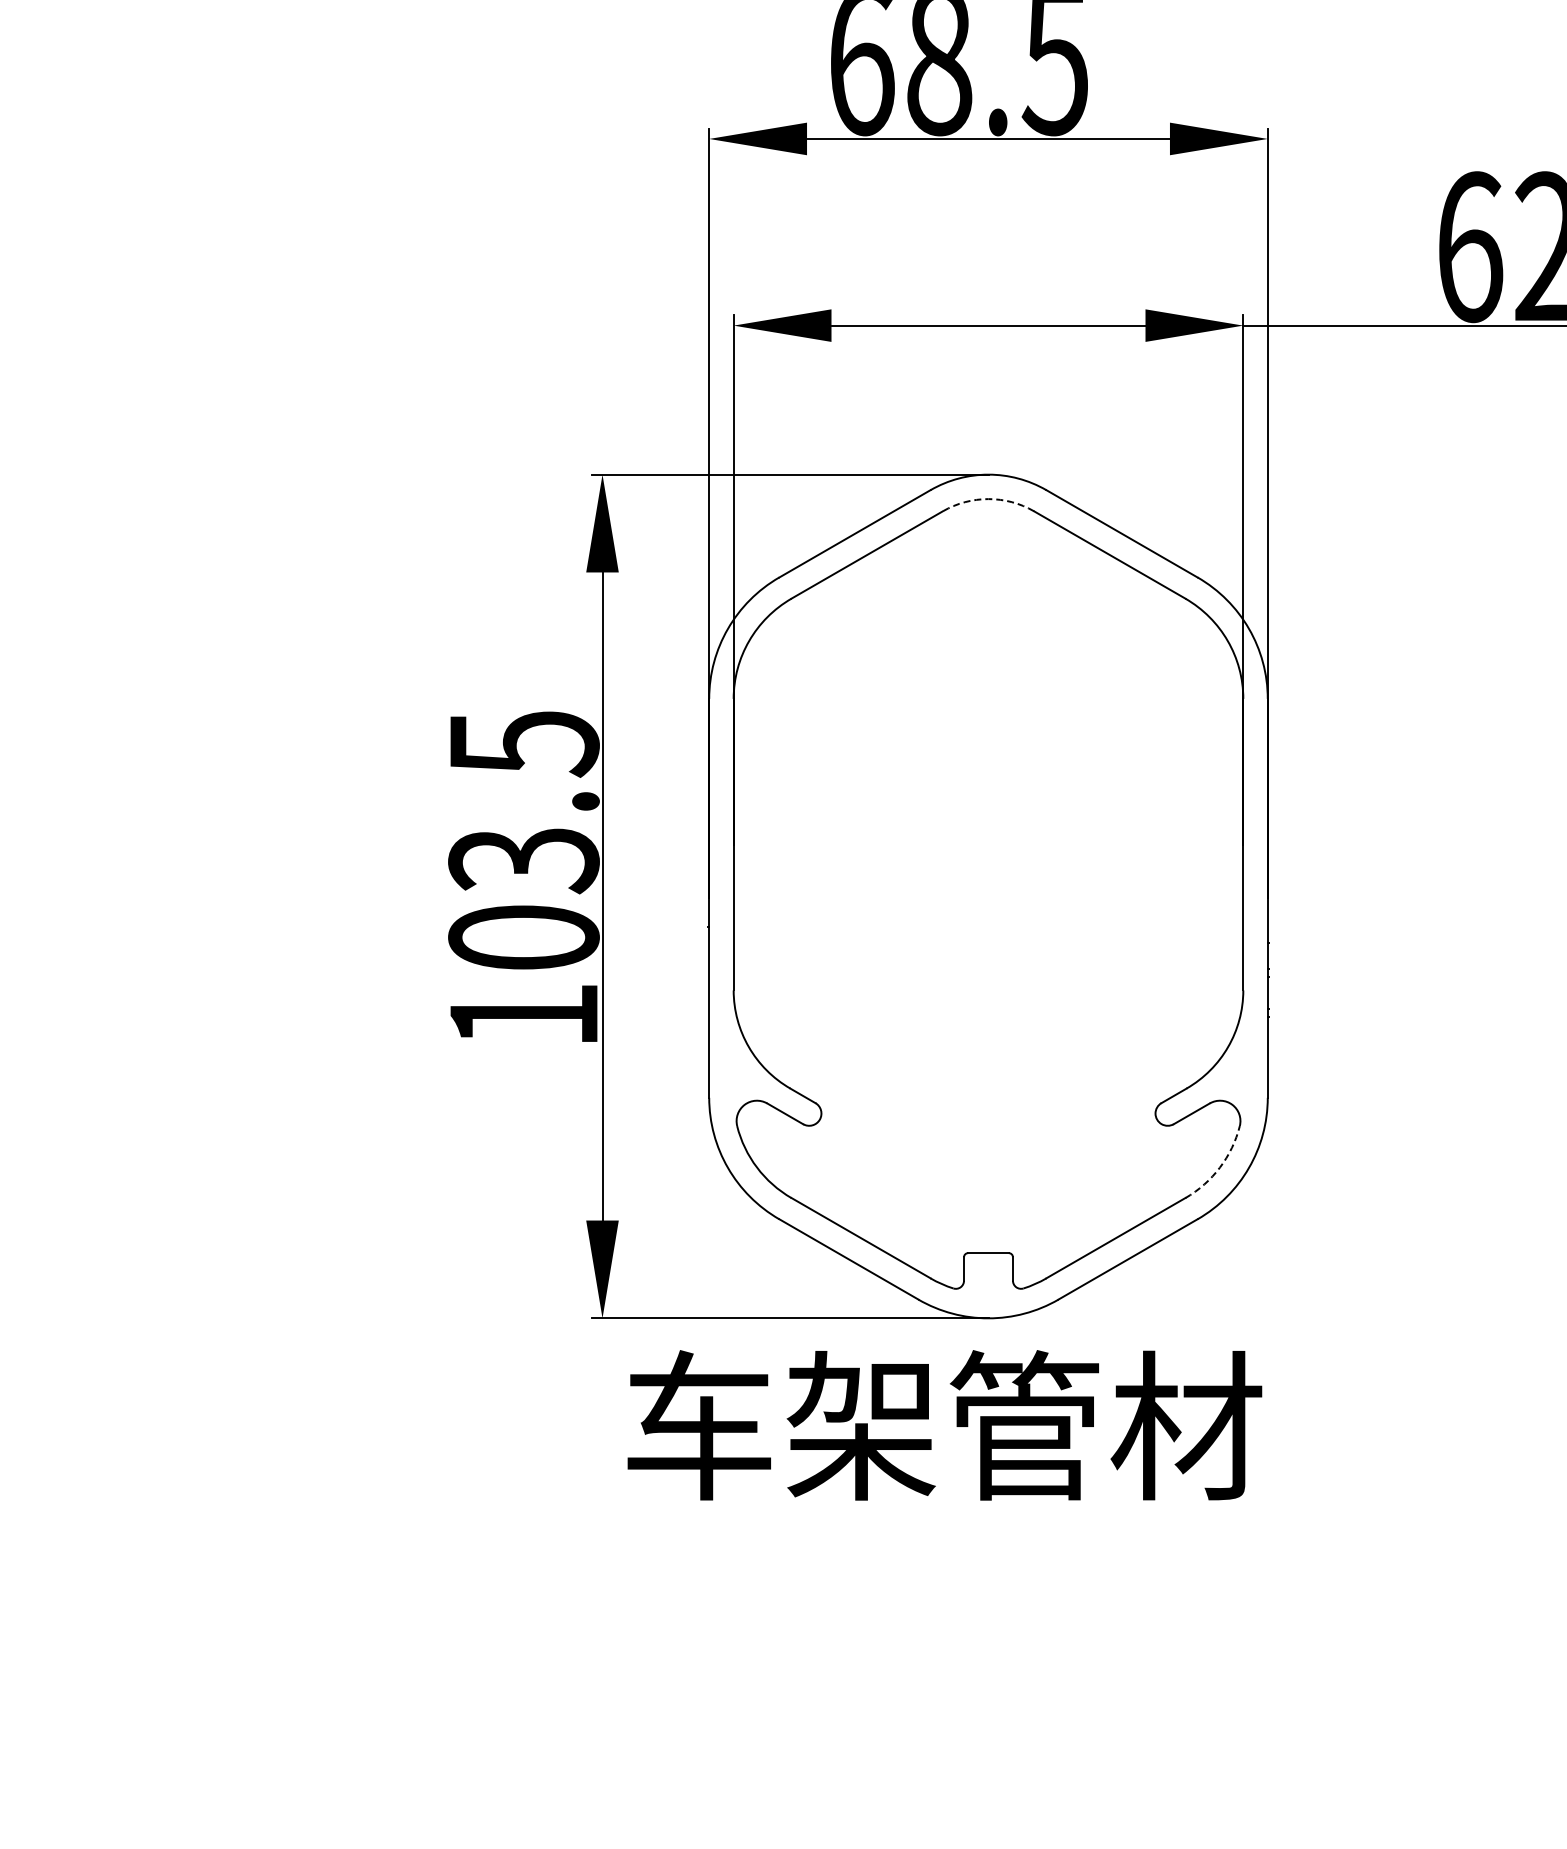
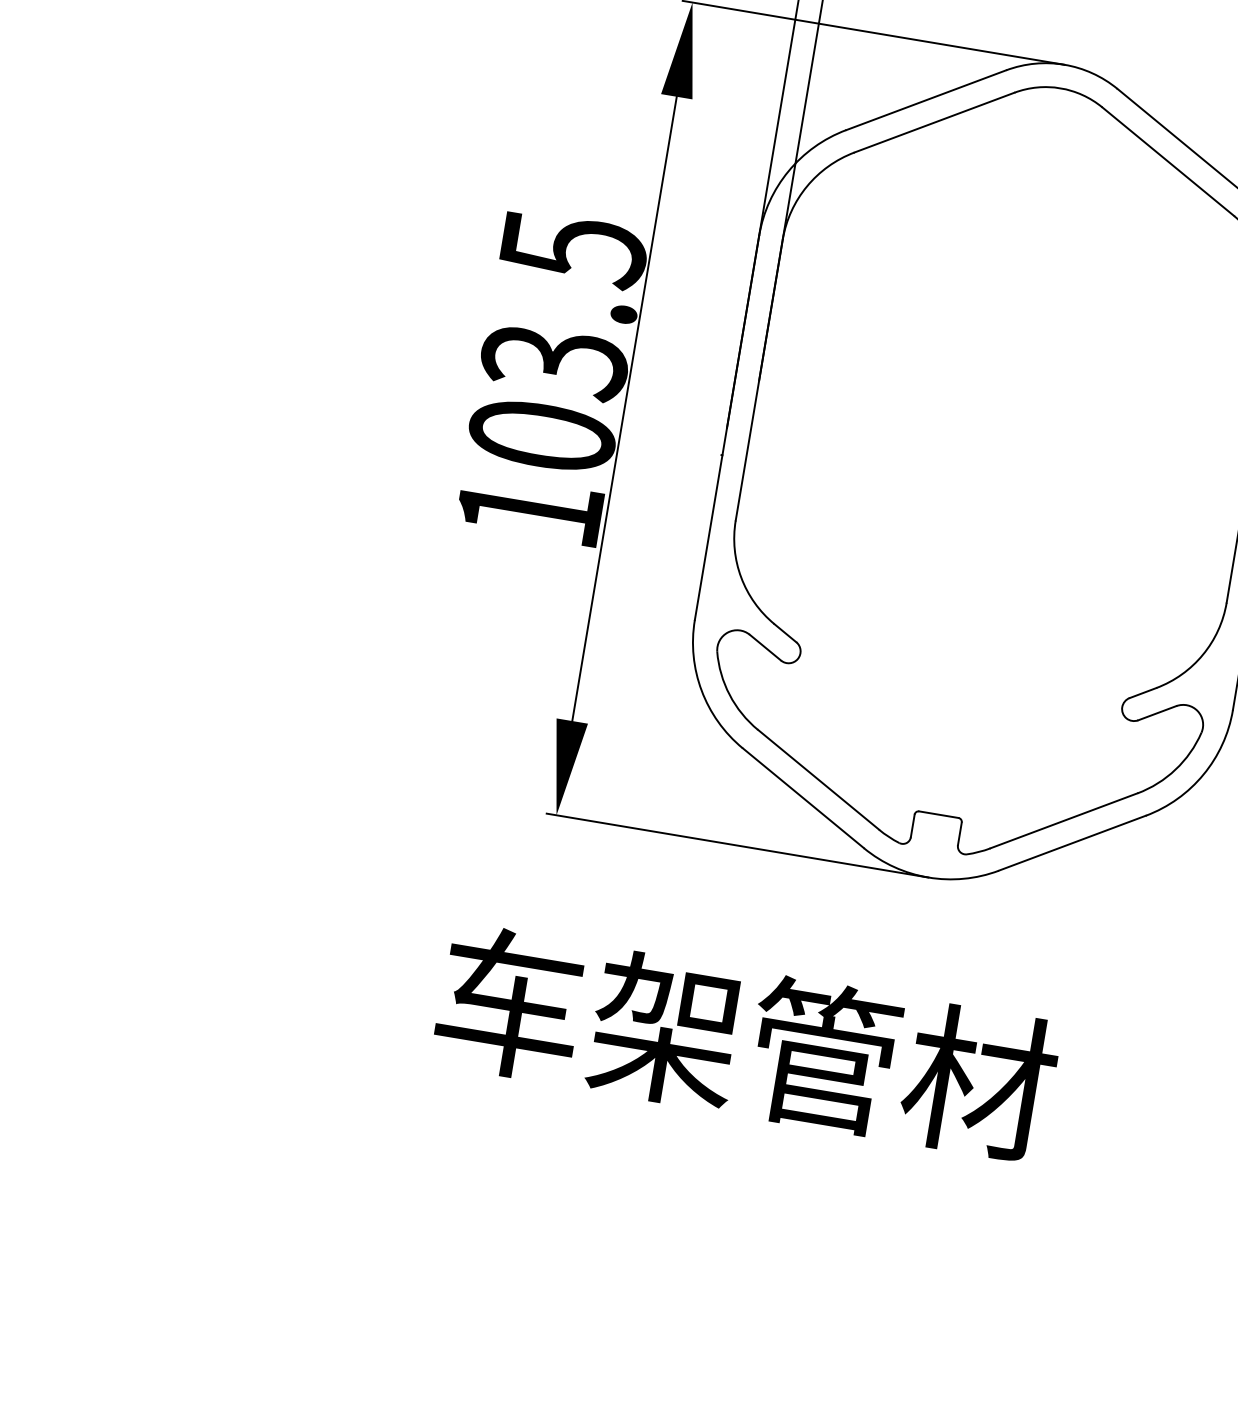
arc: (988, 499) -> (1060, 88), dashed -> solid
arc: (1219, 1167) -> (1175, 769), dashed -> solid
text: (944, 1425) -> (746, 1043), moved

